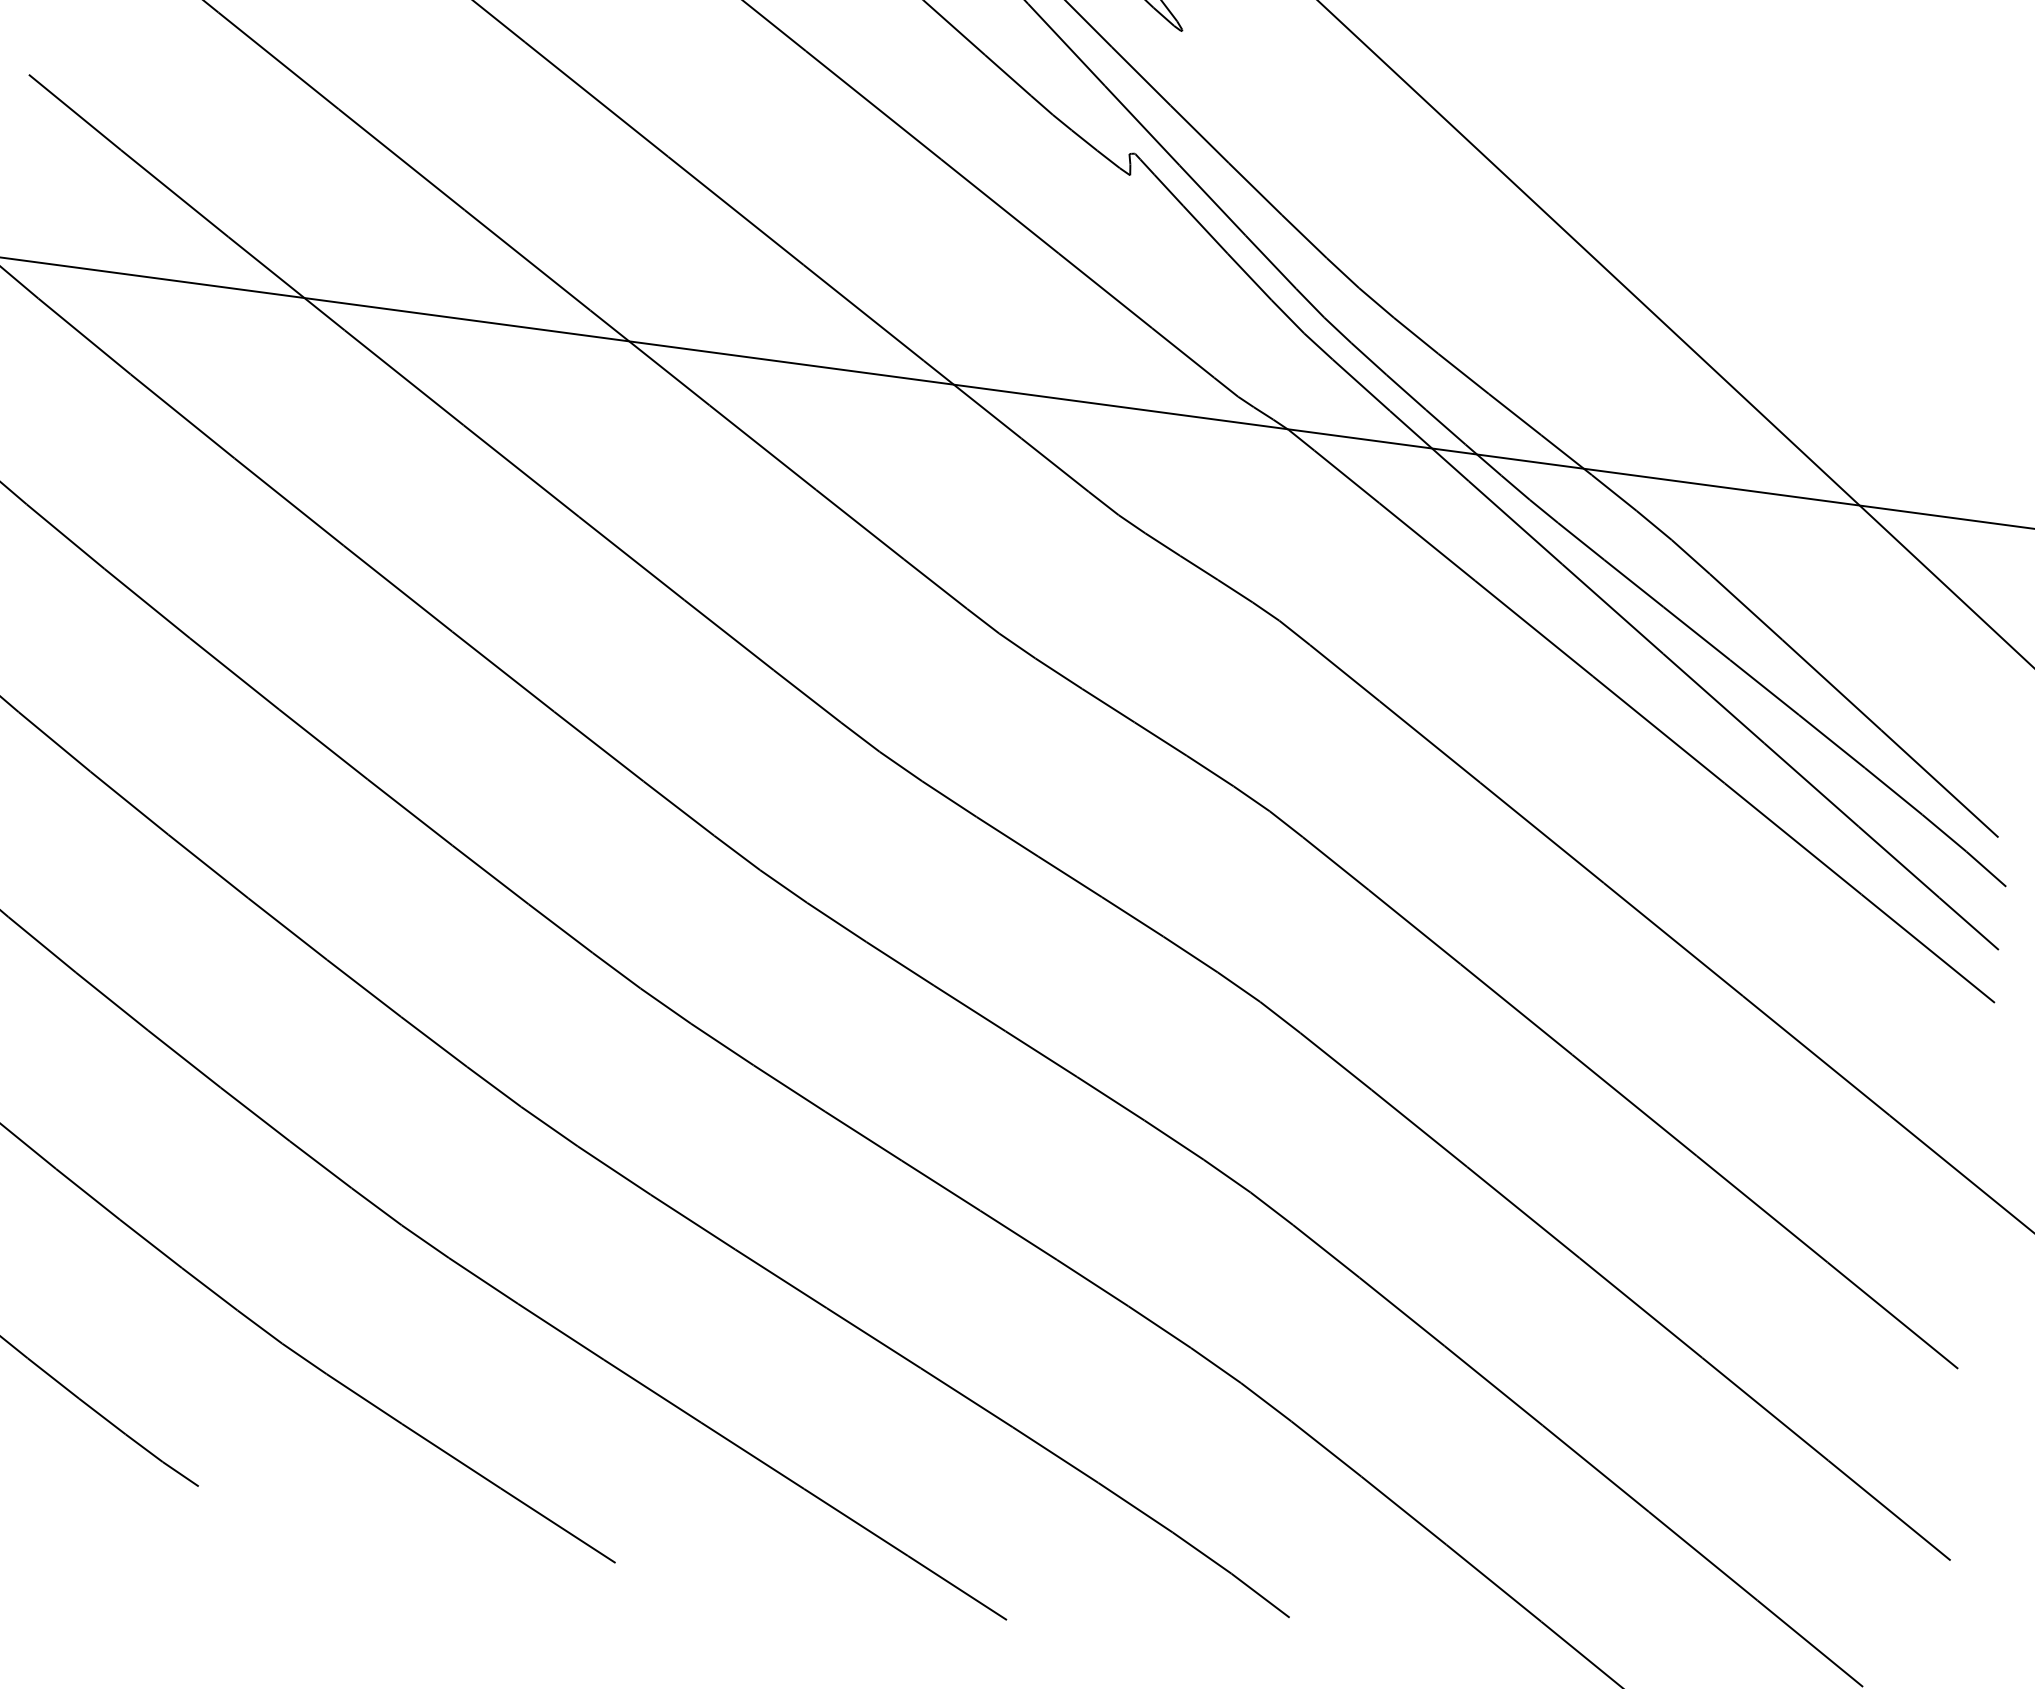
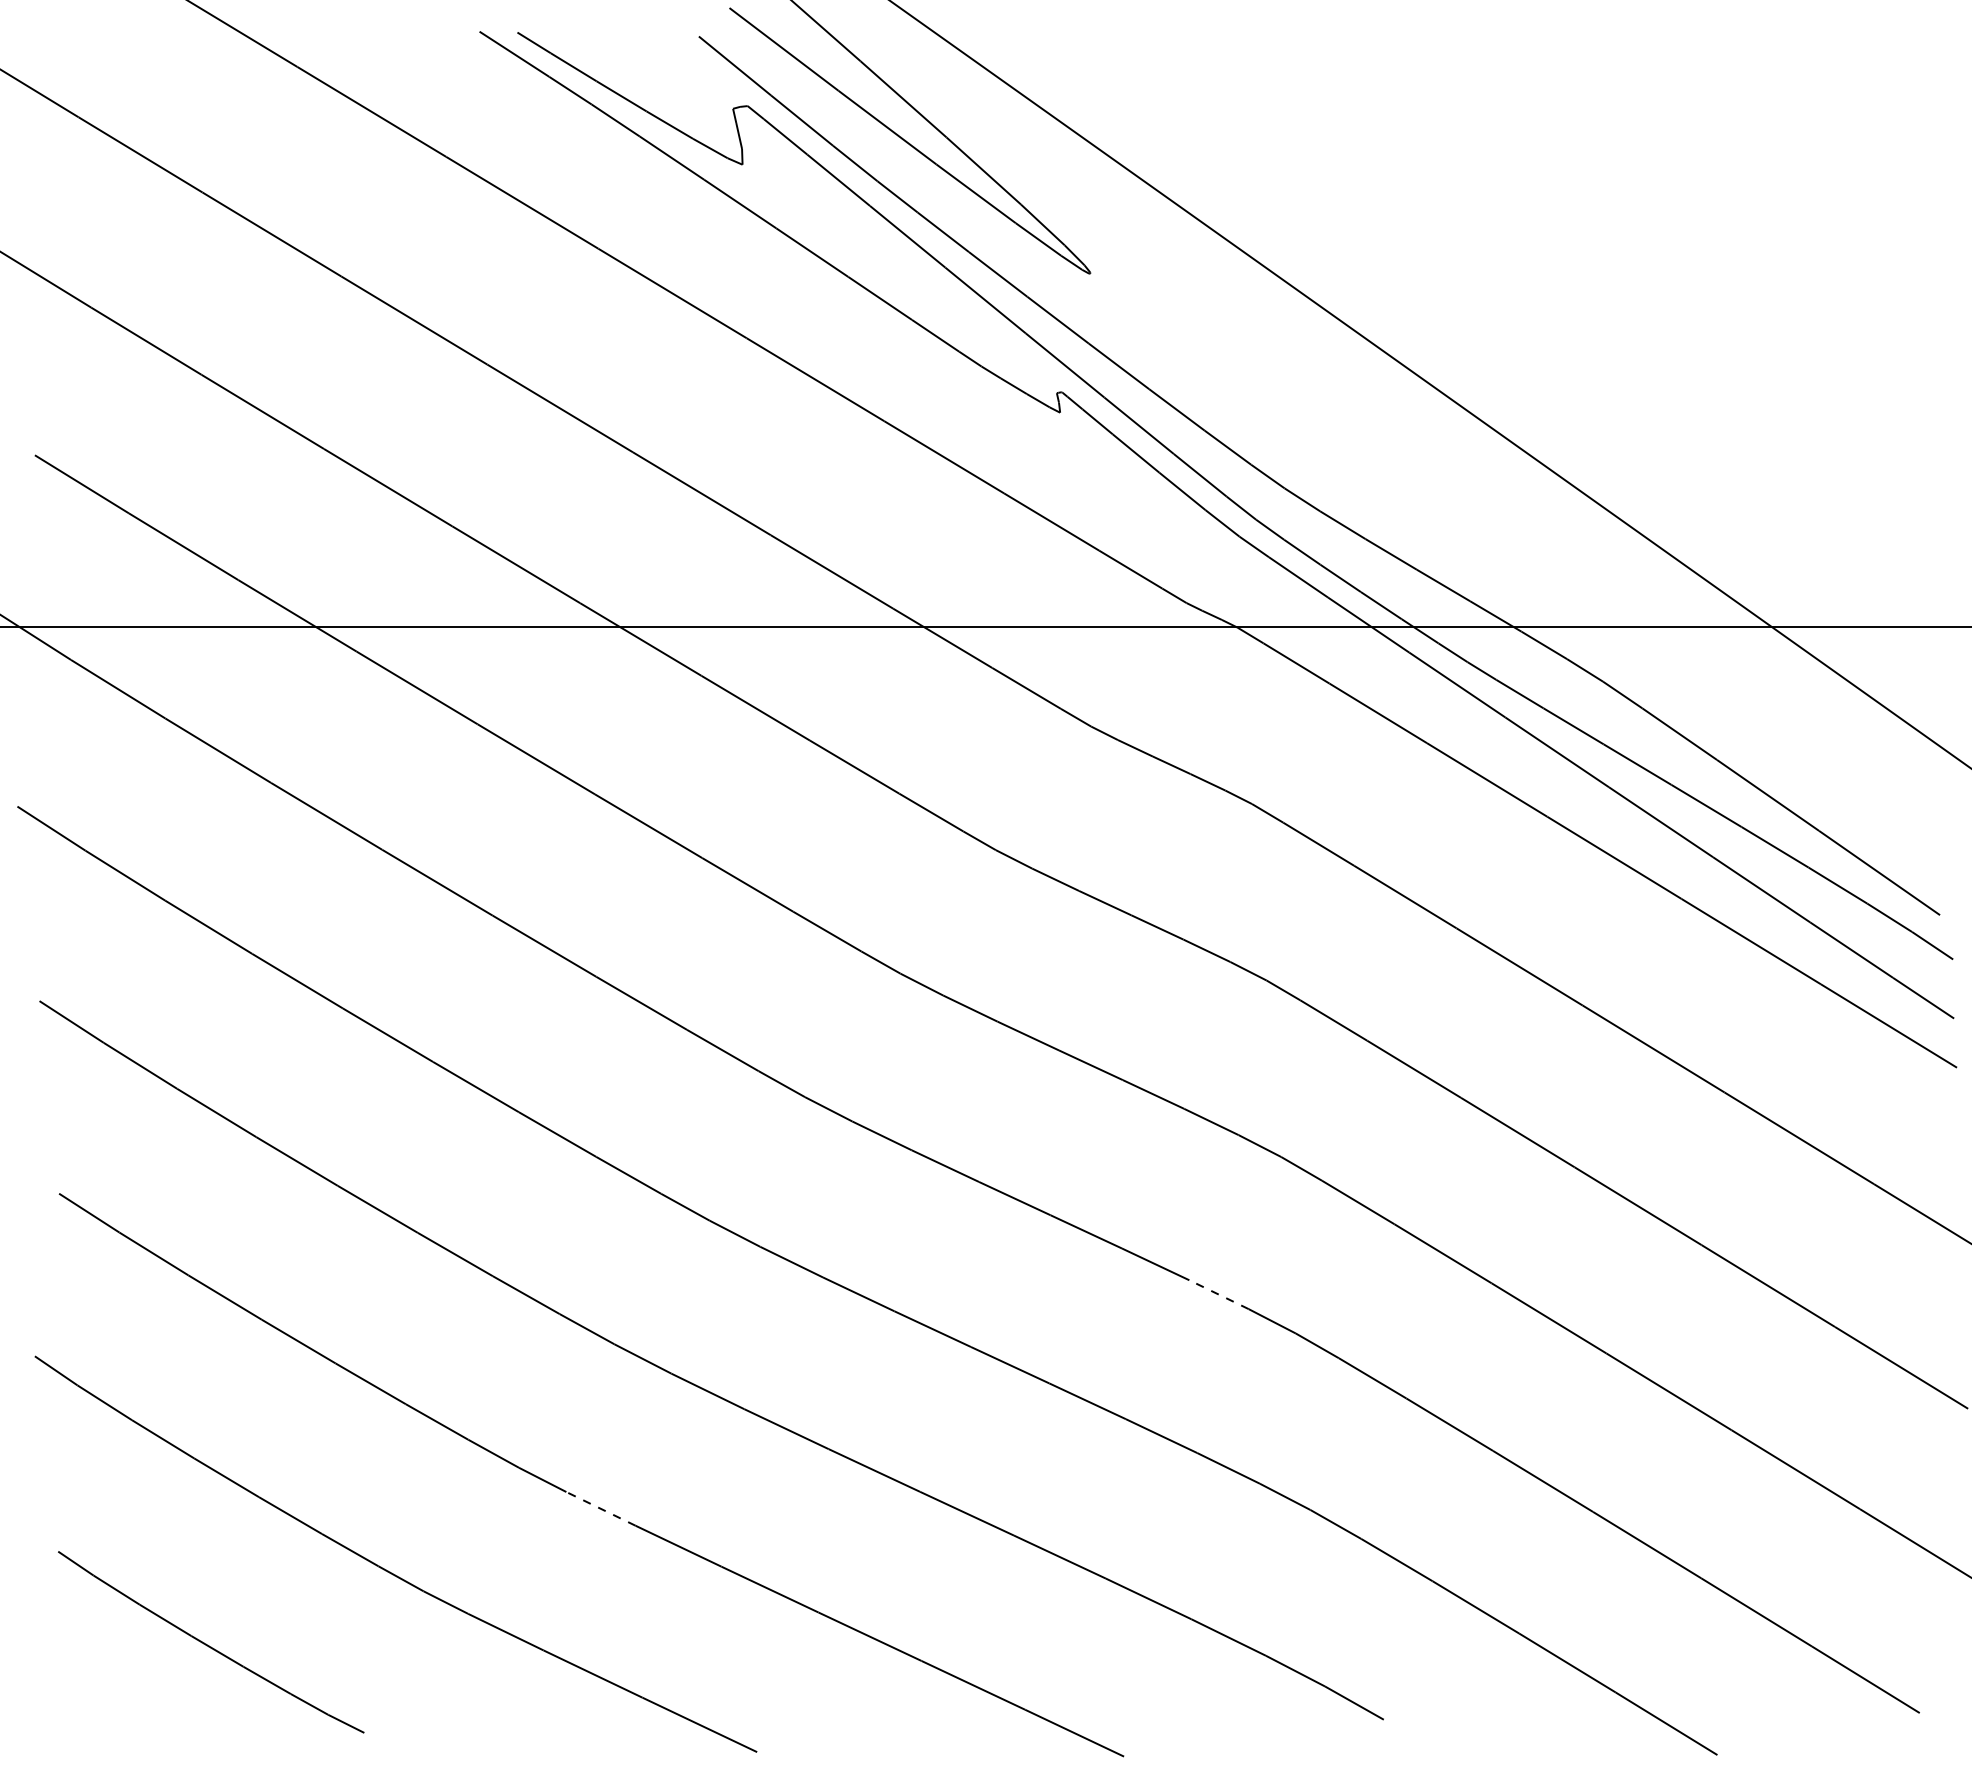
line: (1174, 1140) -> (1219, 1294), solid -> dashed
line: (484, 1280) -> (601, 1508), solid -> dashed

